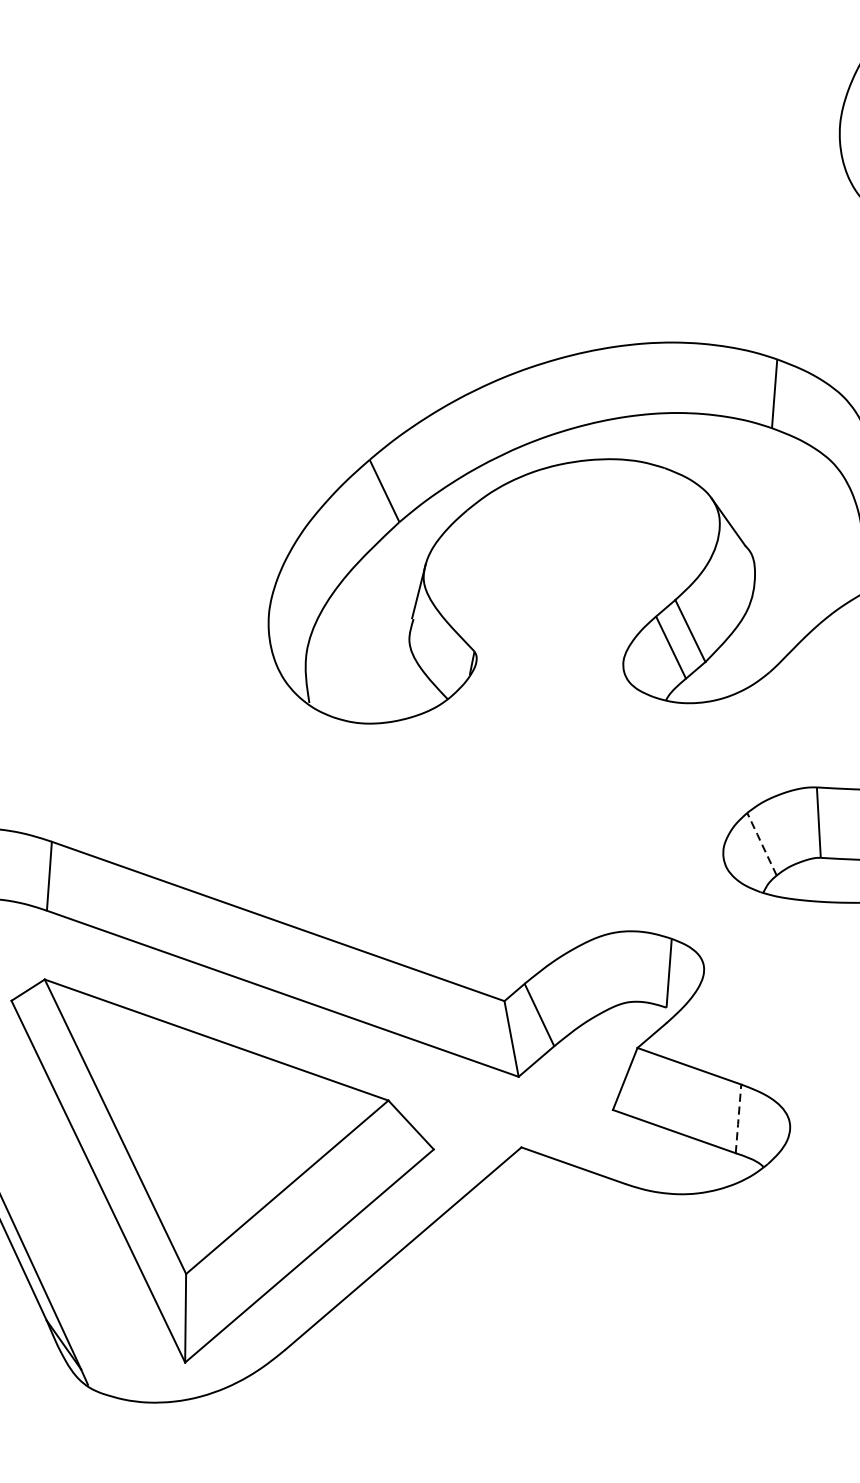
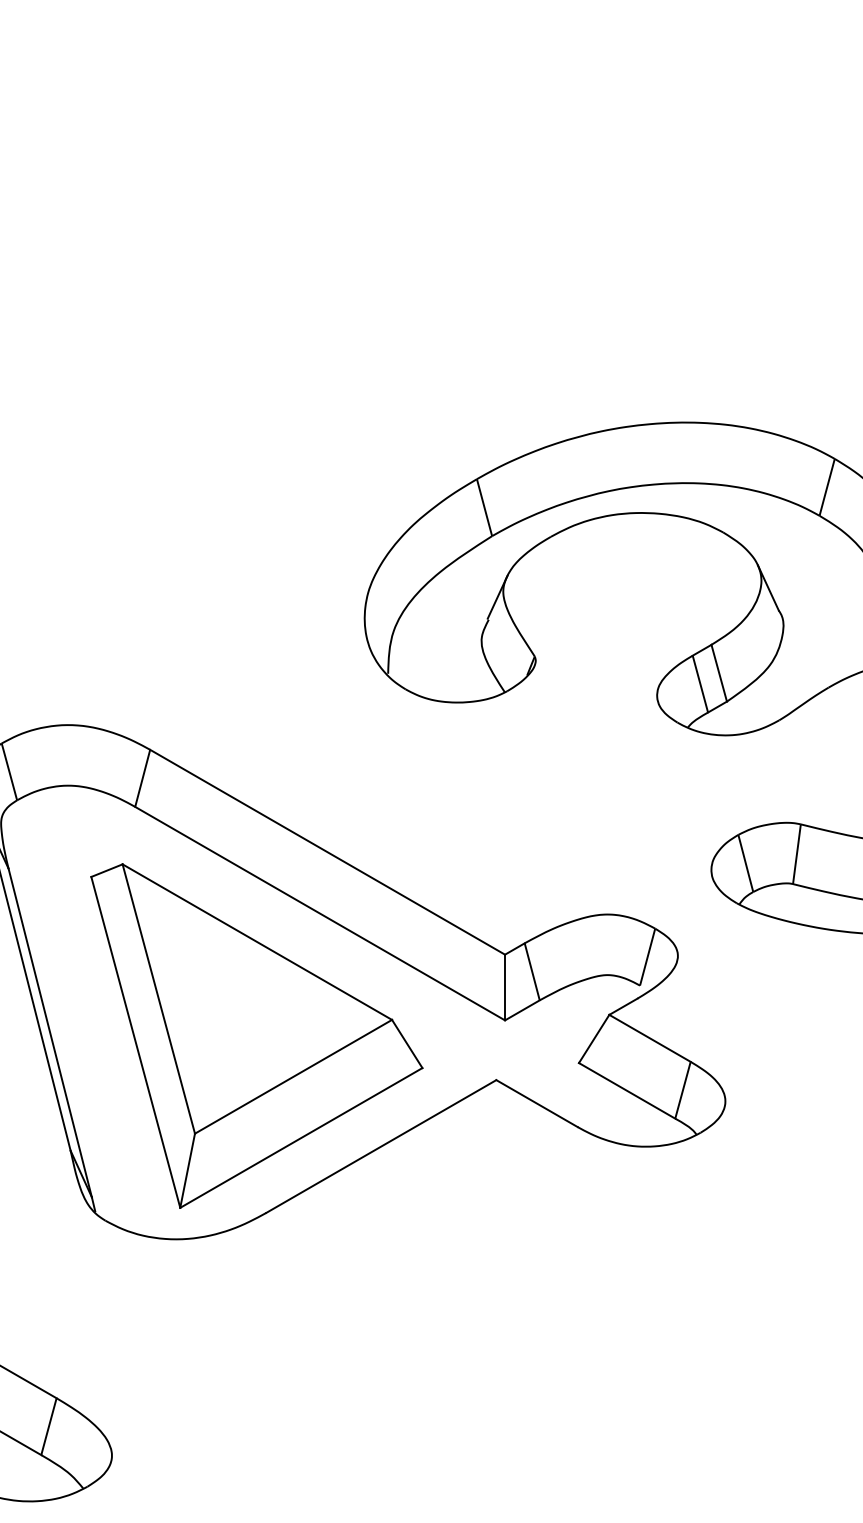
line: (761, 843) -> (745, 862), dashed -> solid
line: (739, 1119) -> (683, 1090), dashed -> solid

